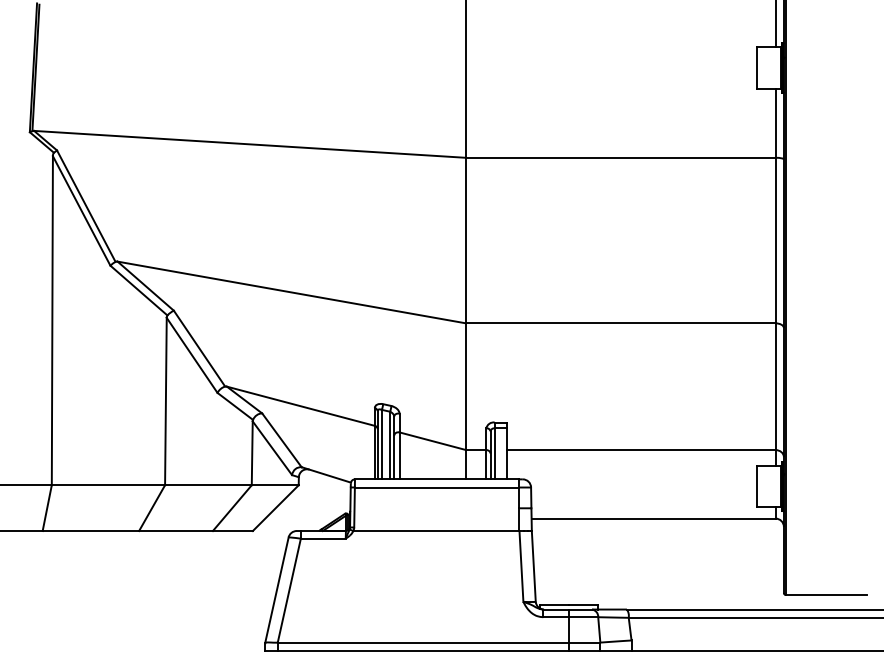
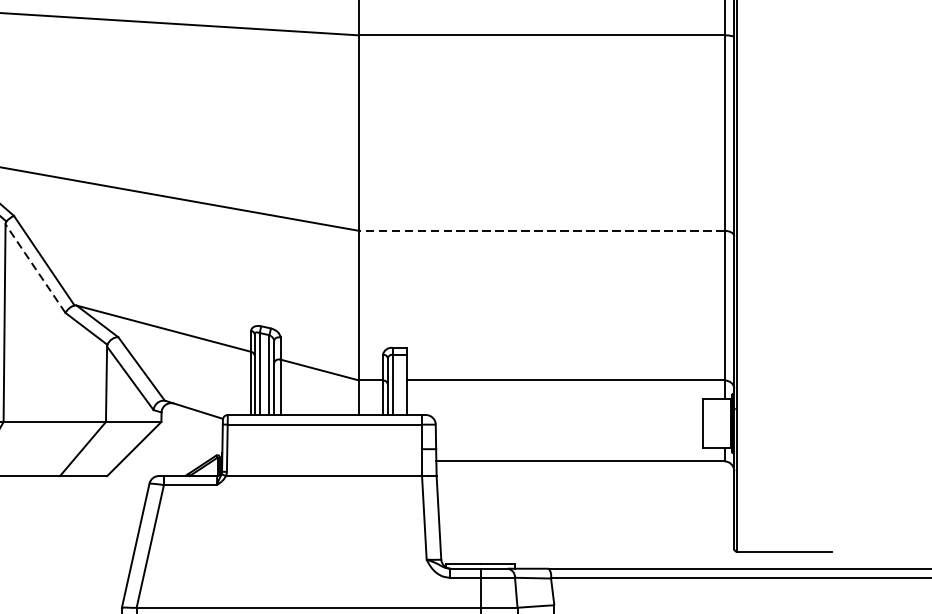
line: (620, 323) -> (541, 230), solid -> dashed
line: (191, 354) -> (34, 267), solid -> dashed

